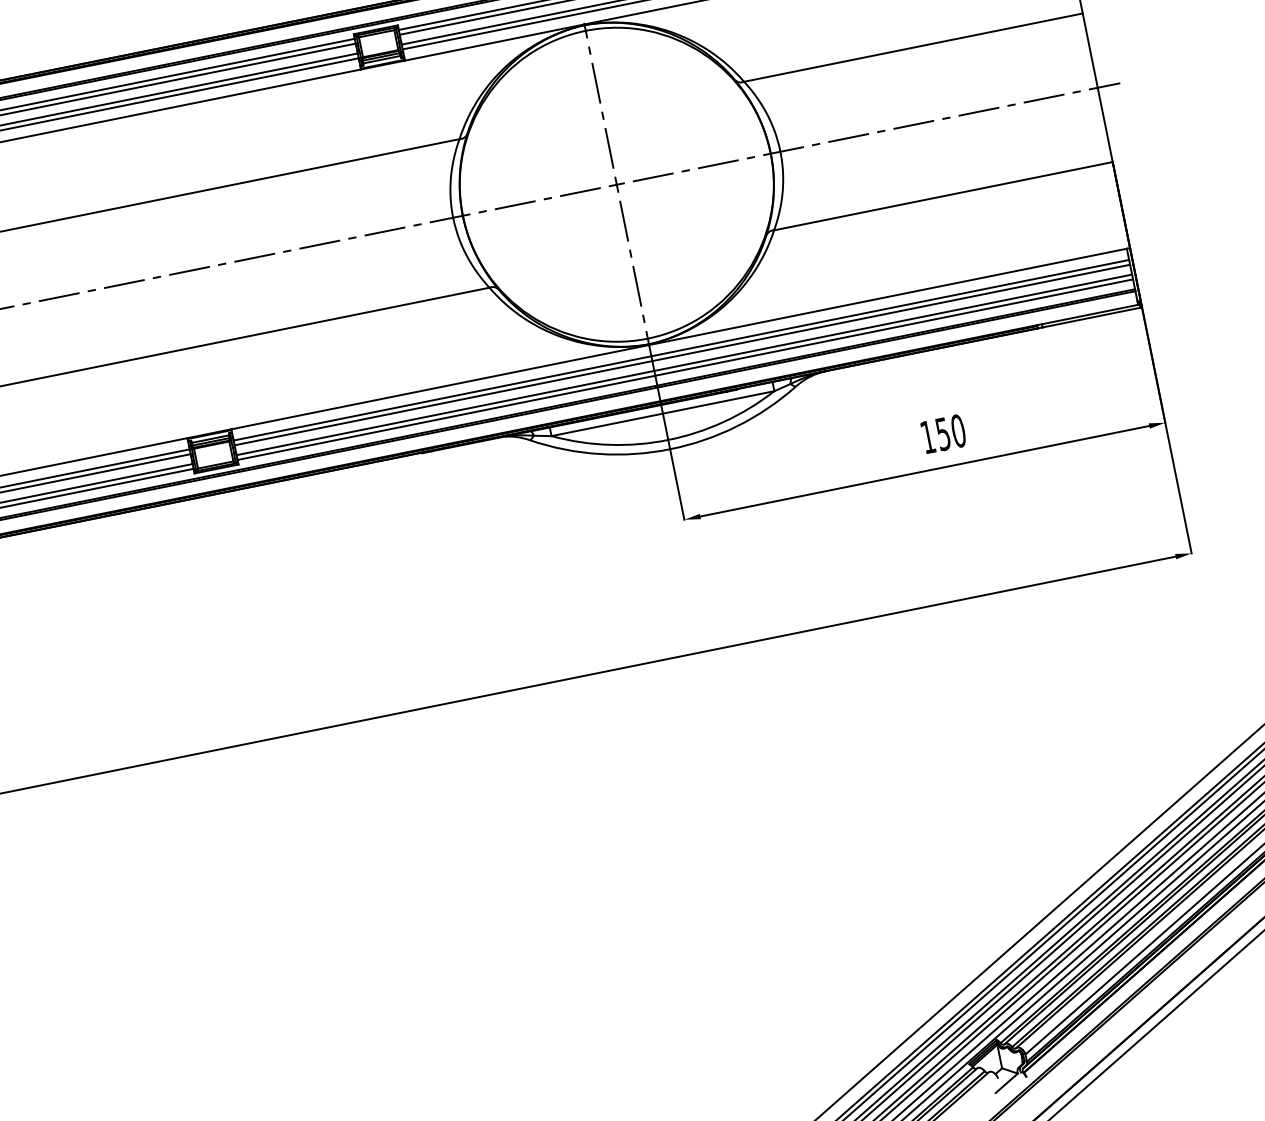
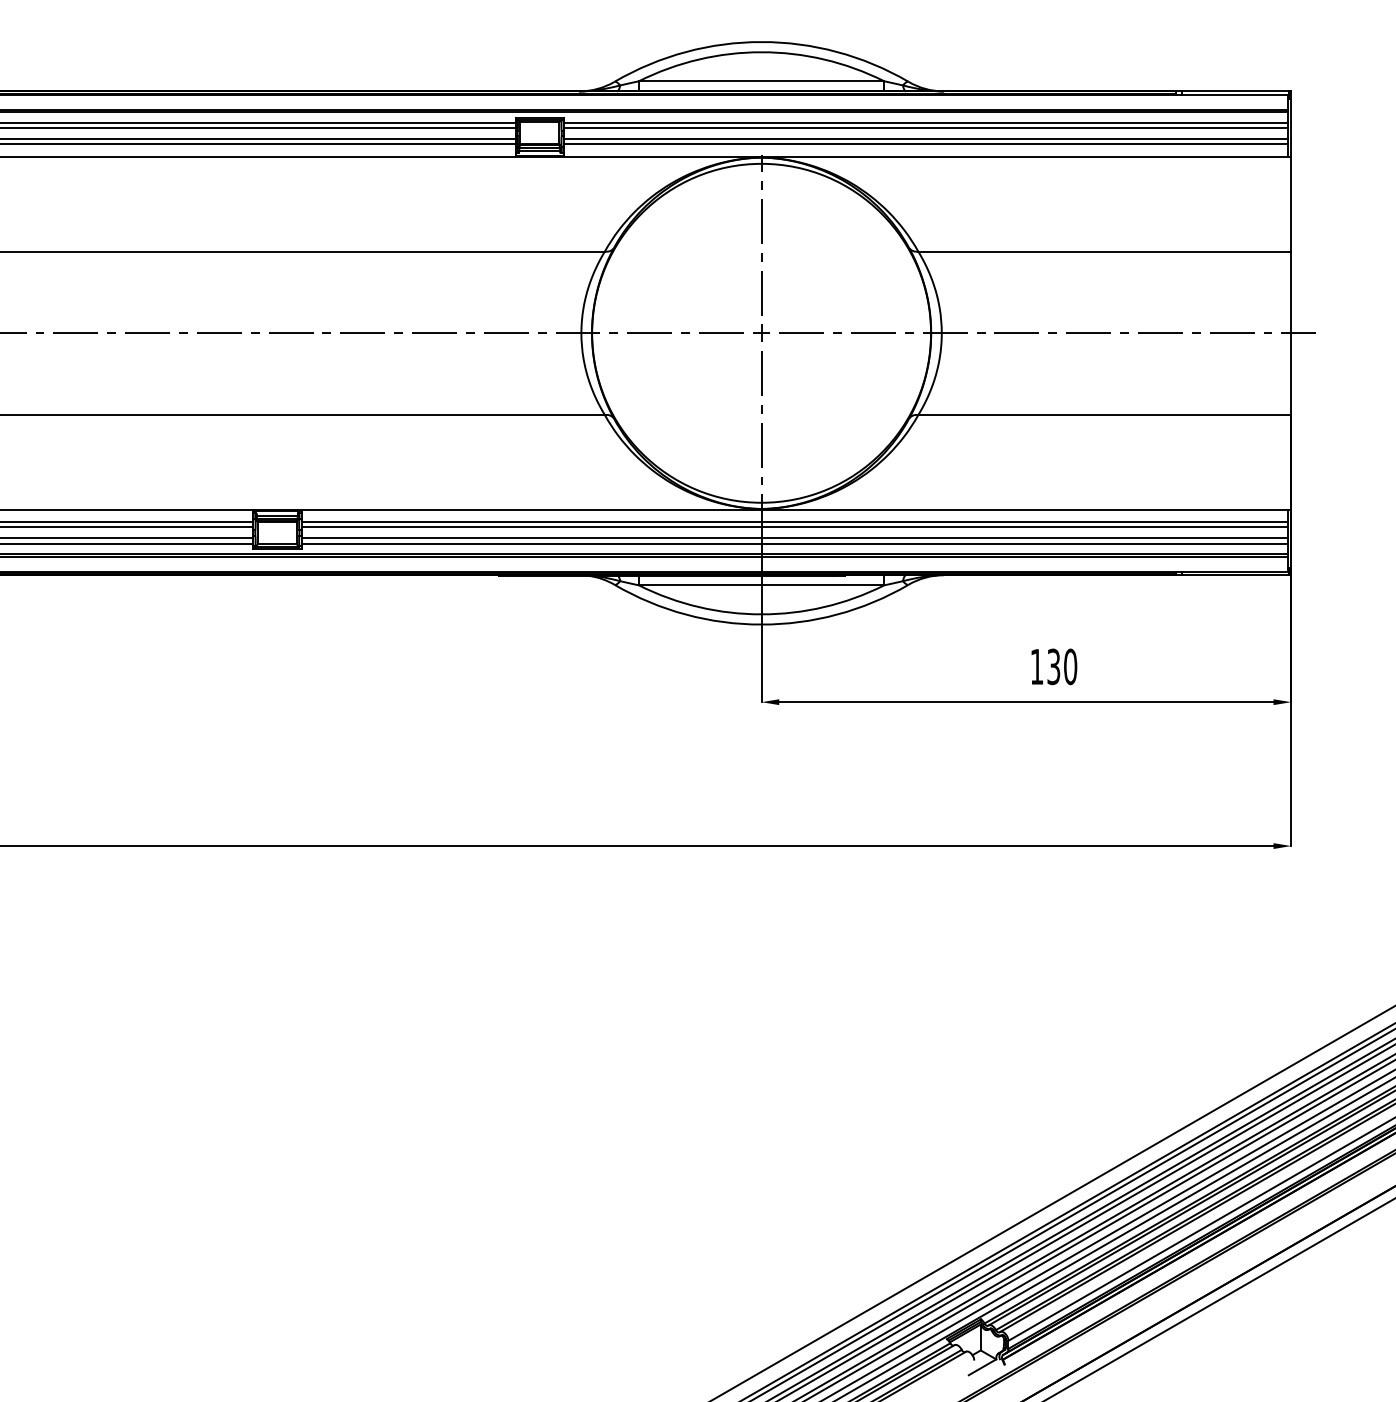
text: (943, 433) -> (1054, 666), 150 -> 130

